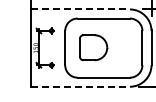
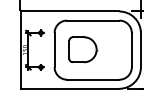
line: (81, 9) -> (70, 11), dashed -> solid
line: (81, 86) -> (70, 88), dashed -> solid

